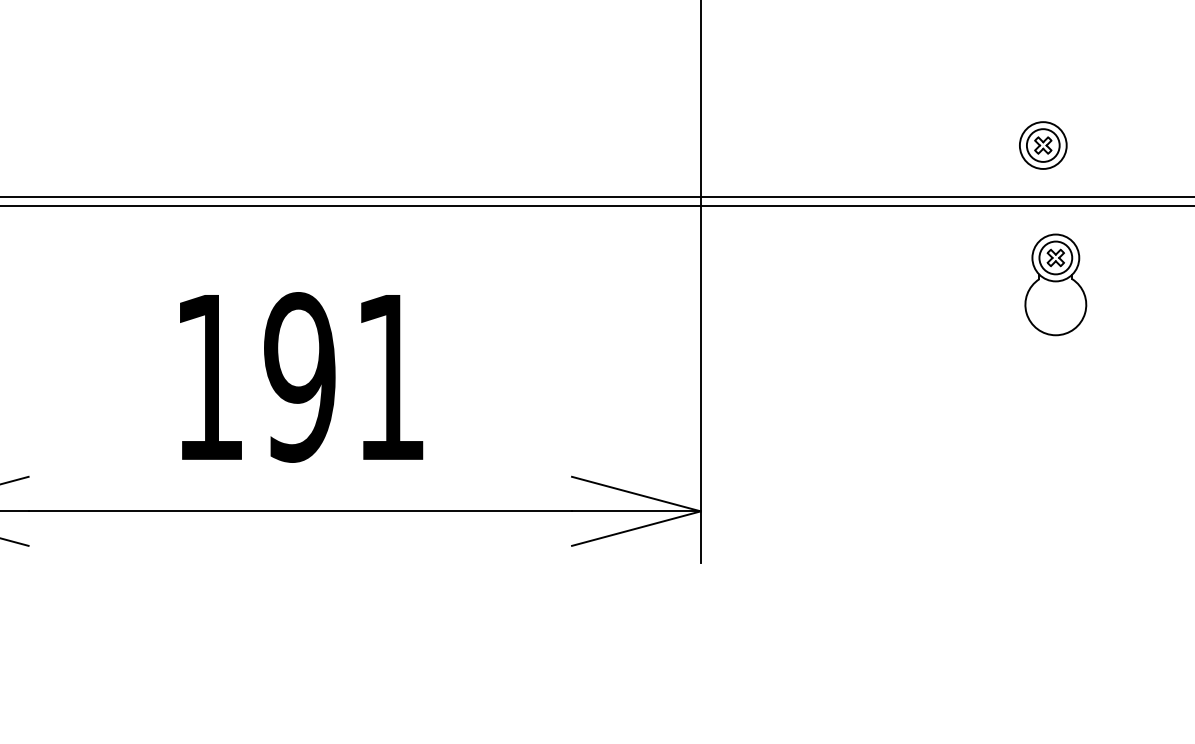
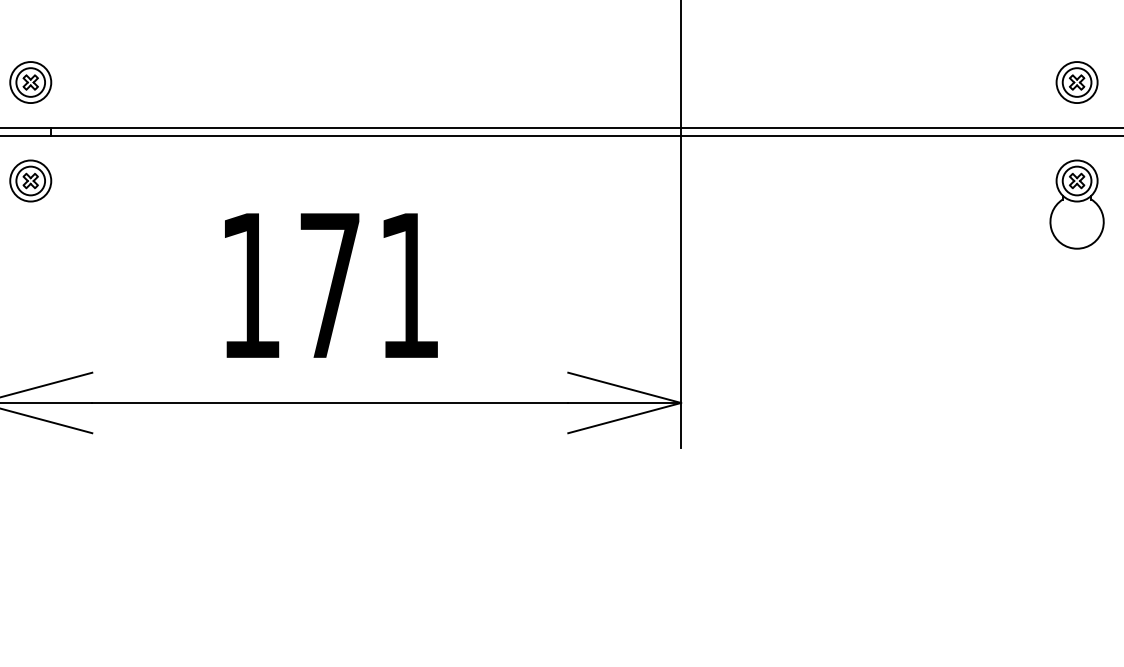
part: (1042, 145) -> (1076, 82), moved
part: (1055, 284) -> (1076, 204), moved
text: (299, 377) -> (329, 285), 191 -> 171

